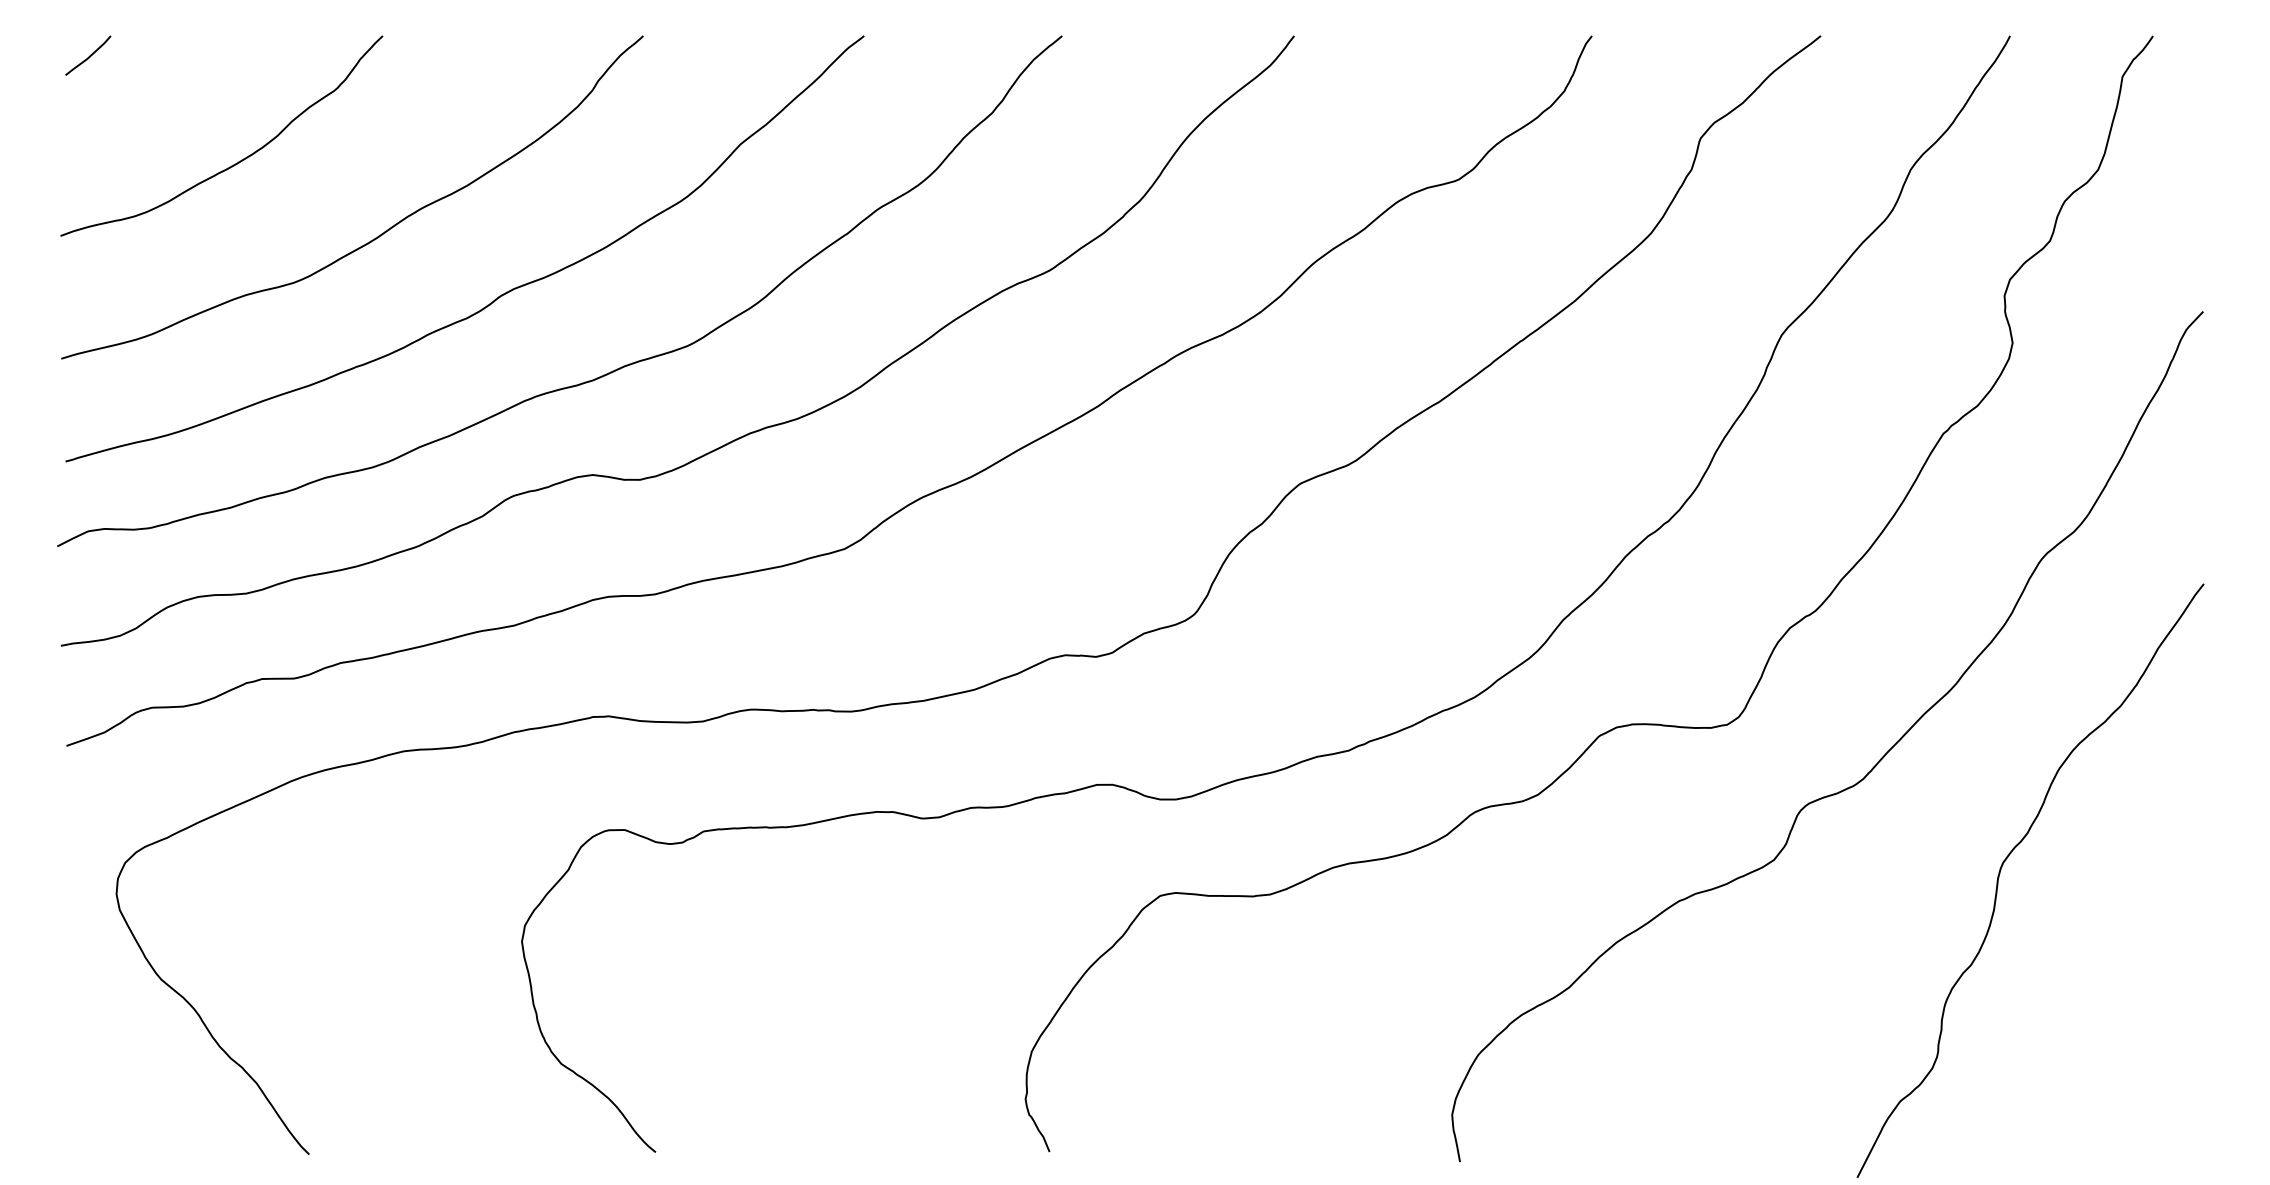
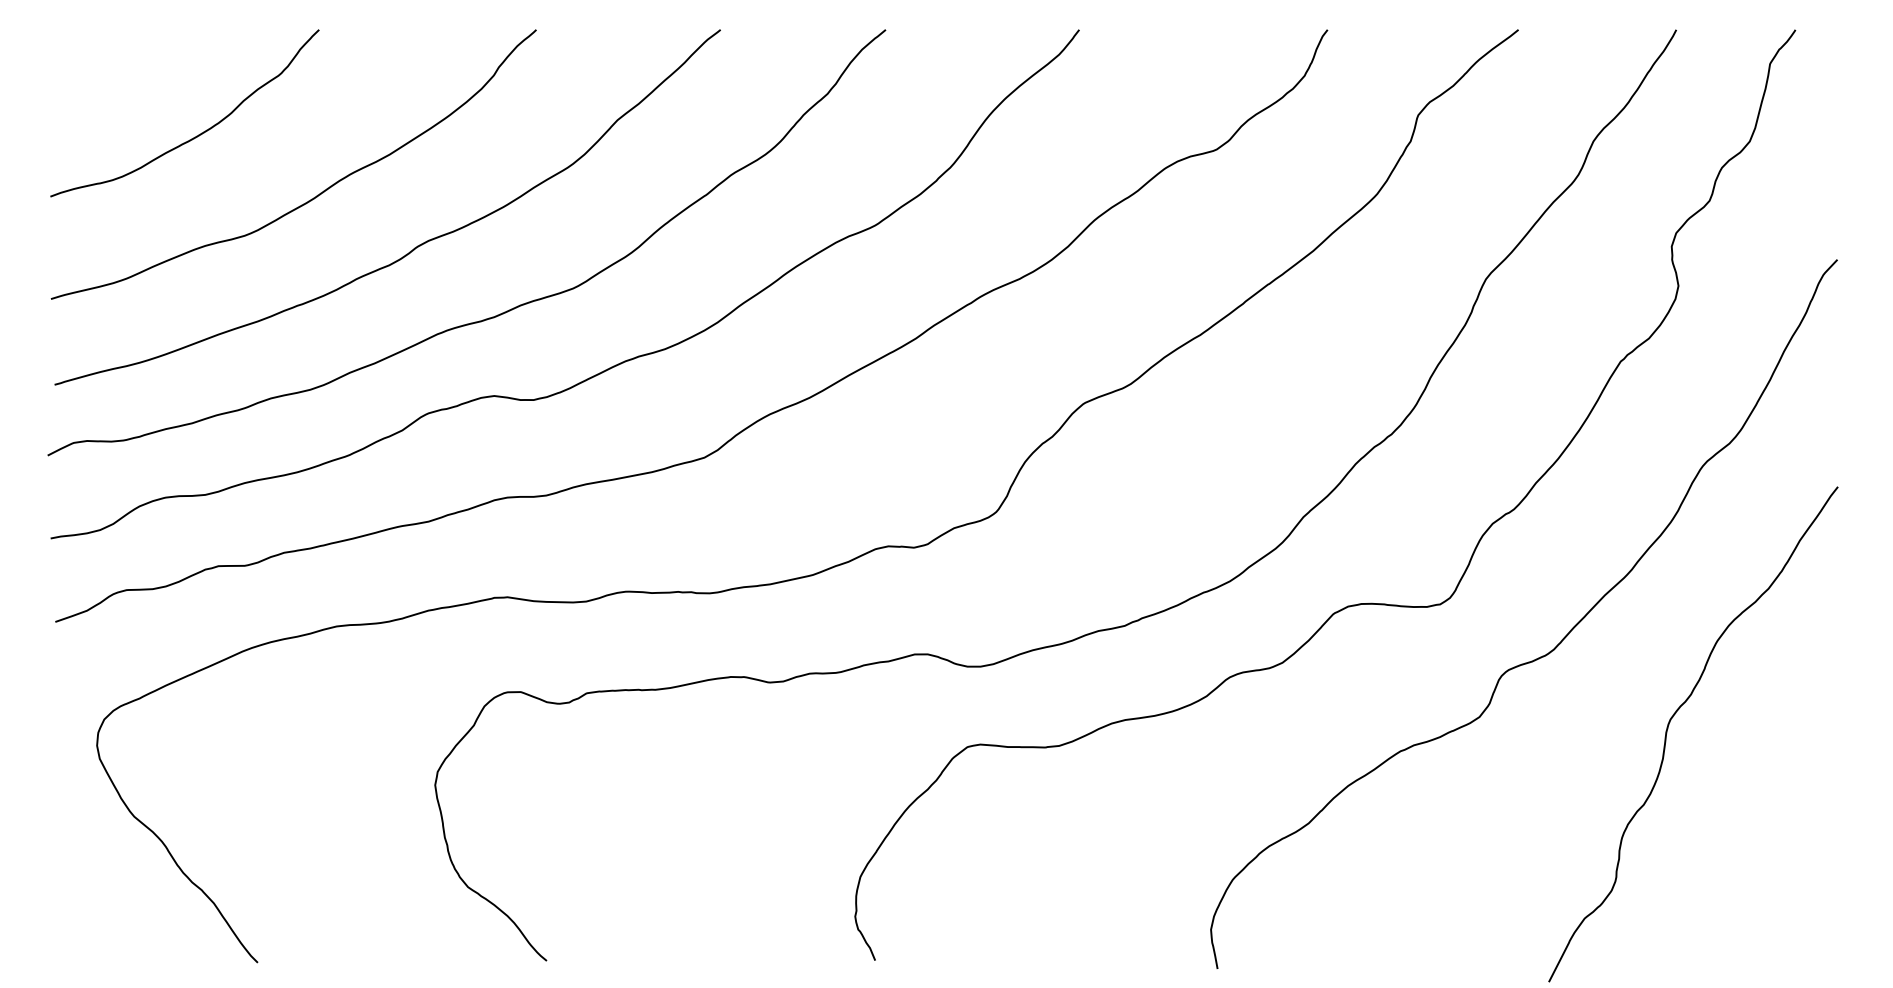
curve: (89, 55) -> (74, 46), removed

